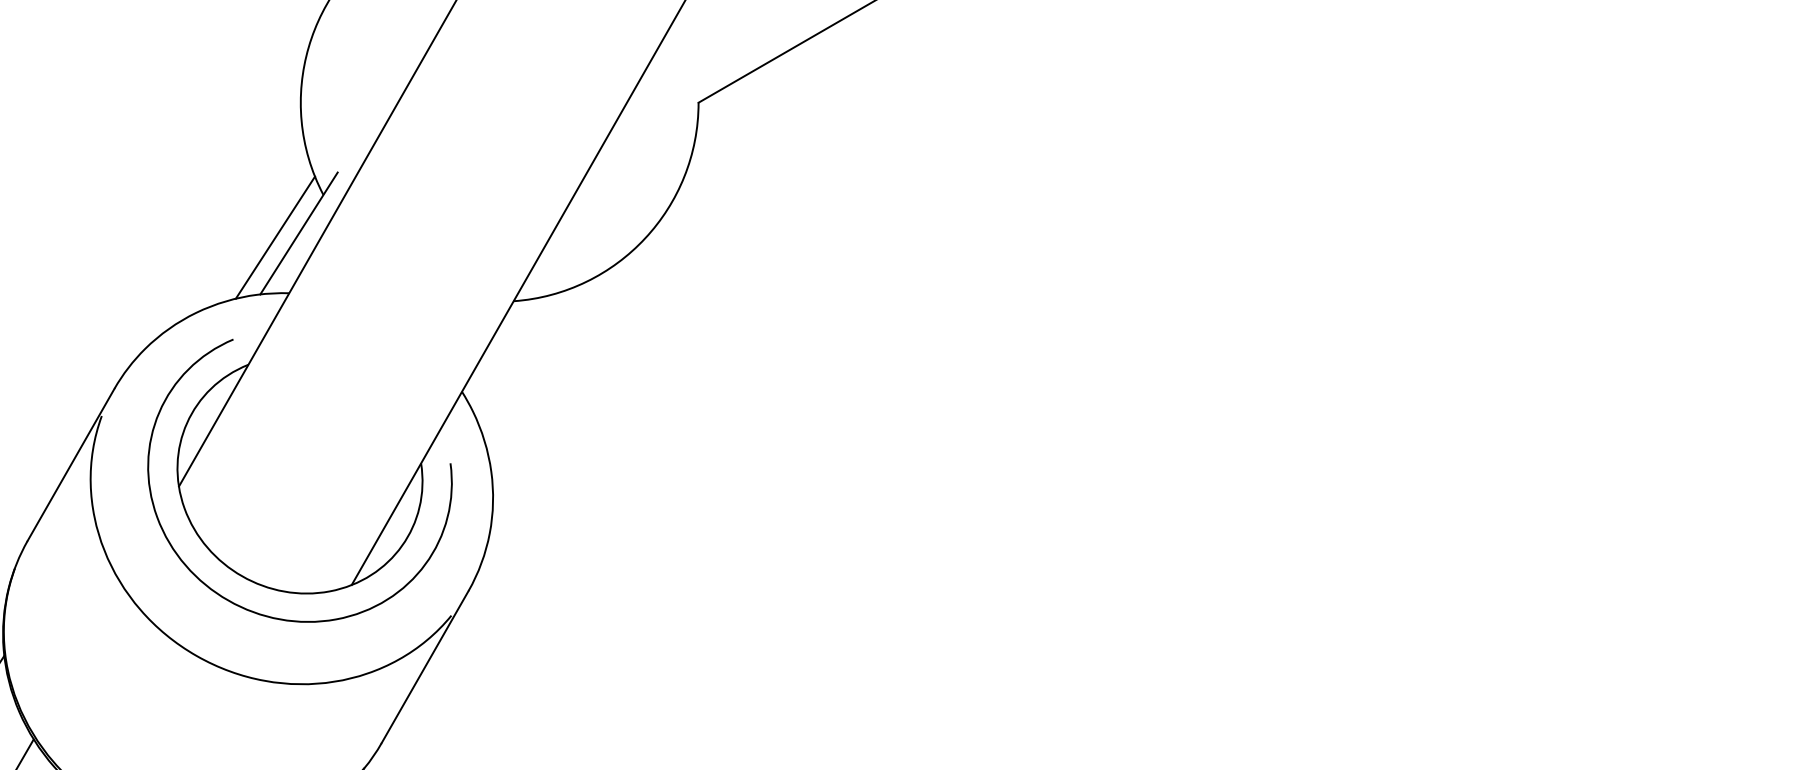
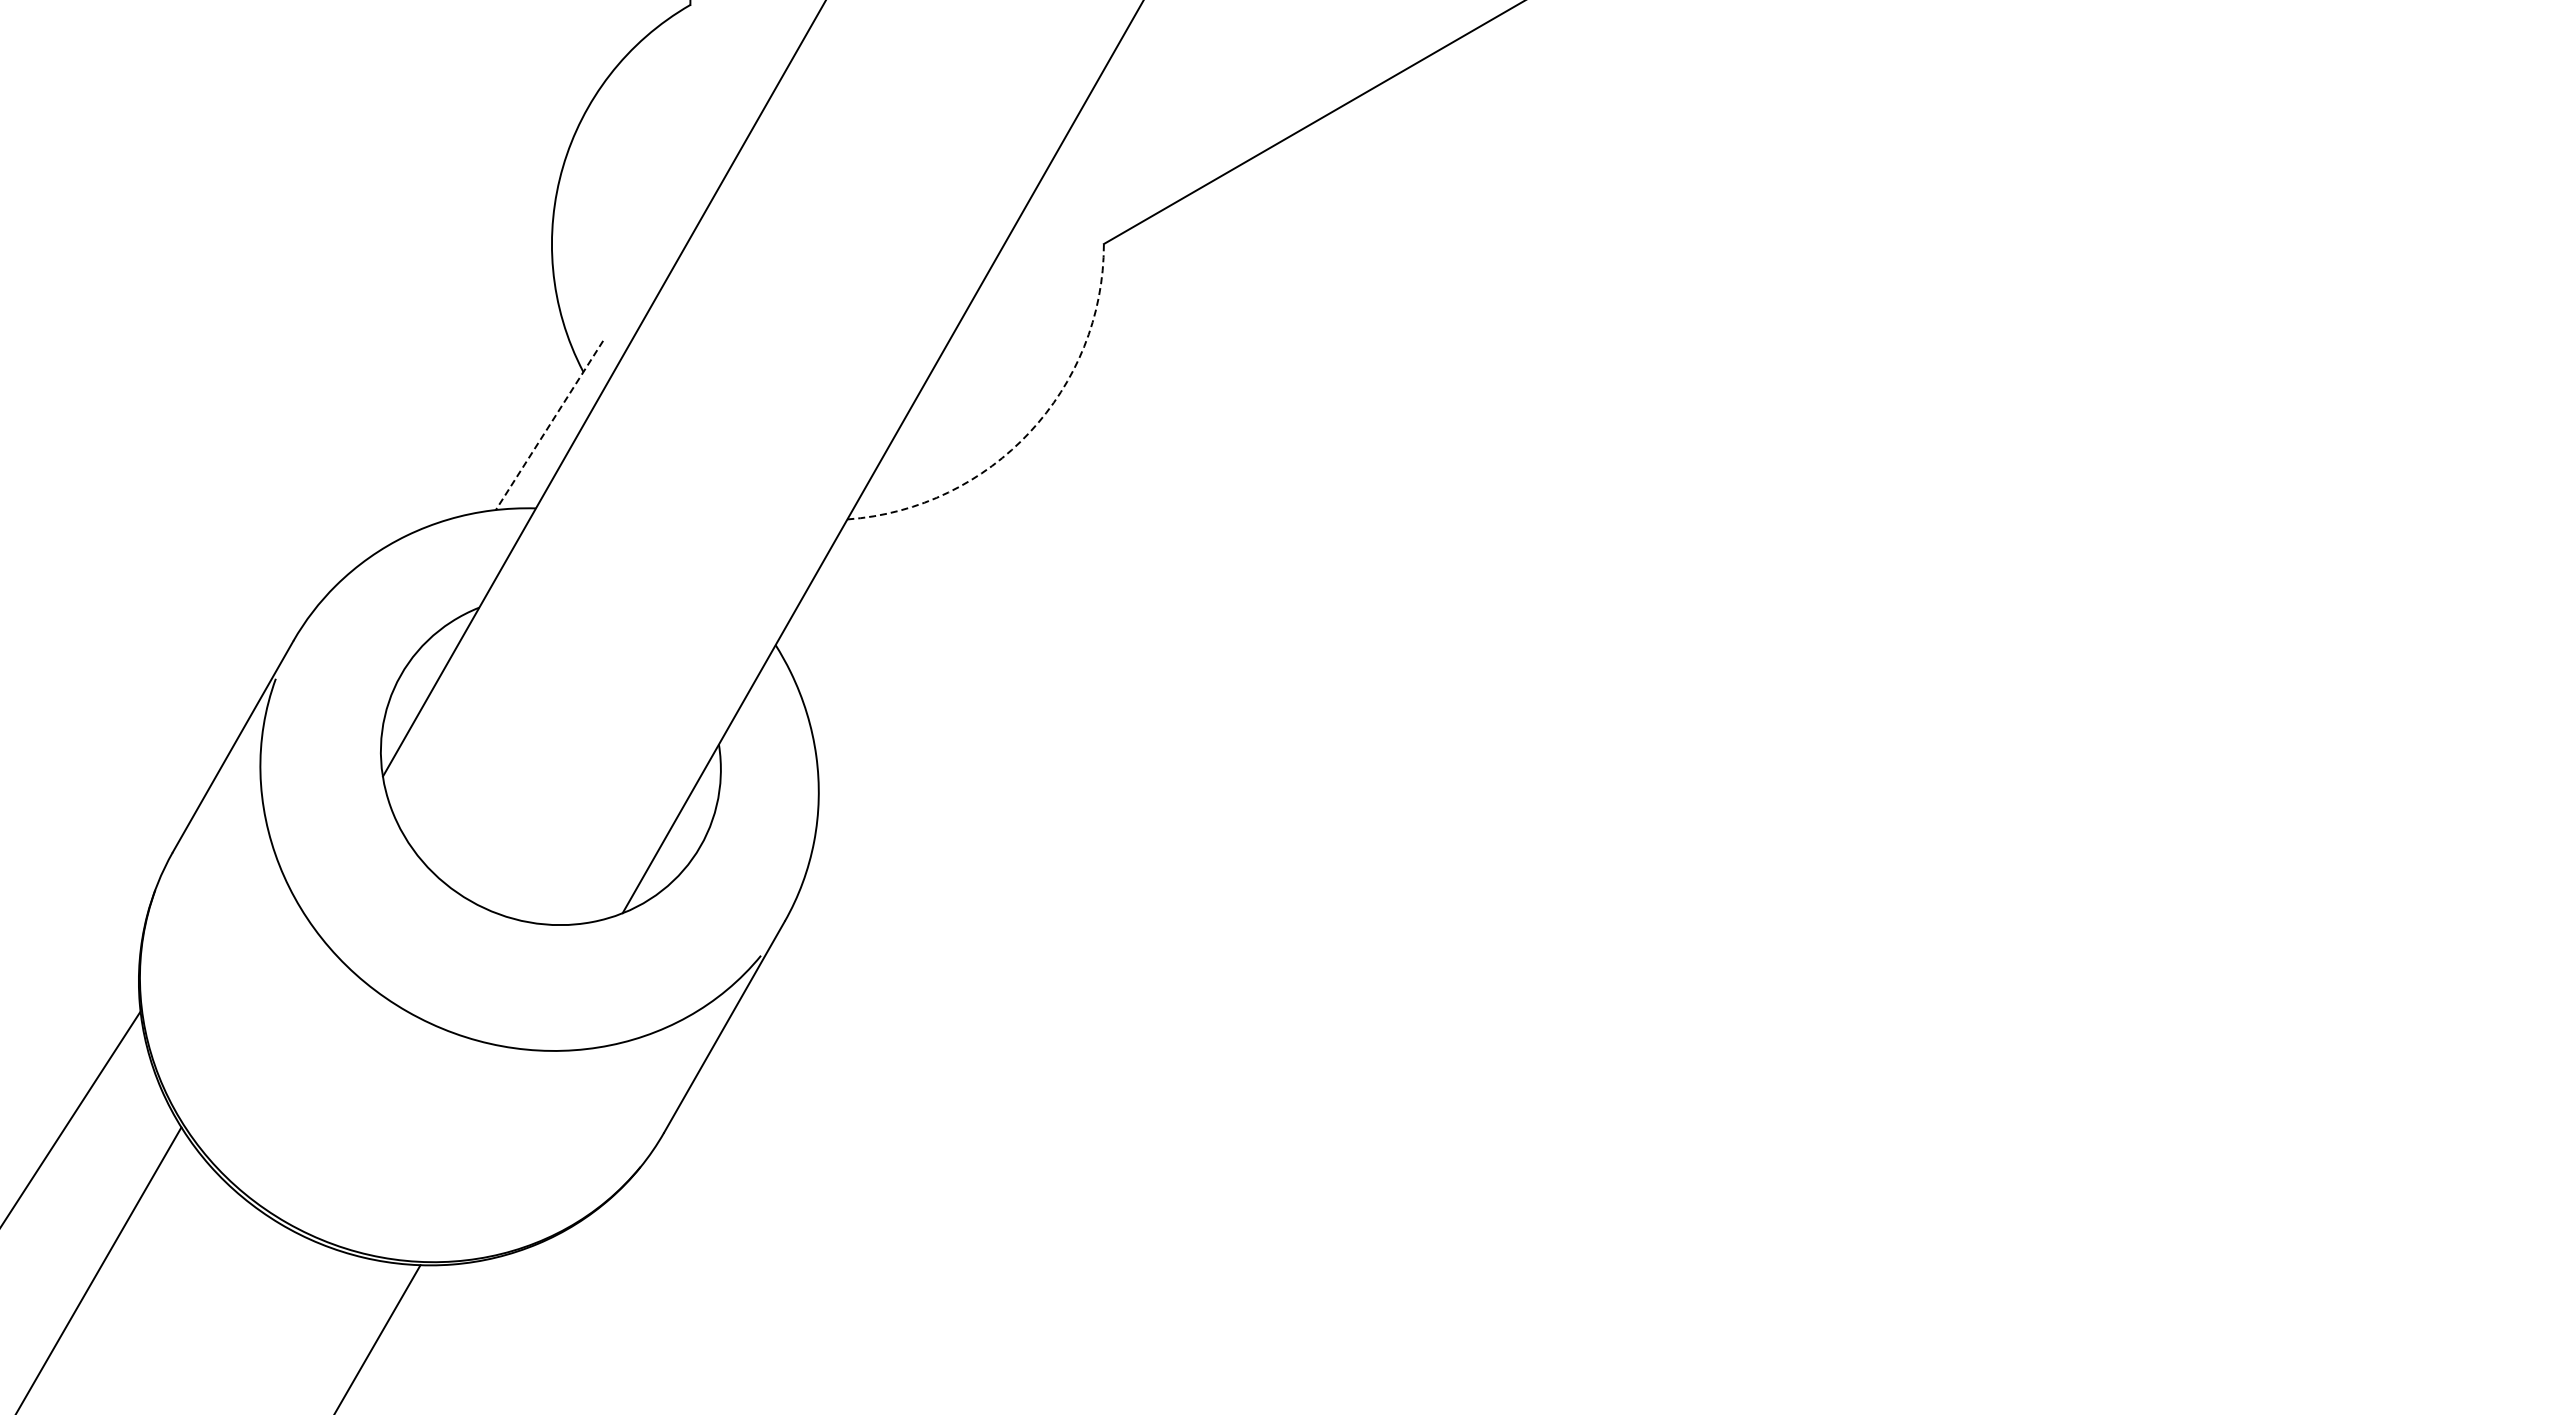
line: (299, 233) -> (549, 425), solid -> dashed
line: (275, 237) -> (516, 431), removed
arc: (644, 238) -> (1029, 432), solid -> dashed
curve: (242, 606) -> (471, 943), removed

